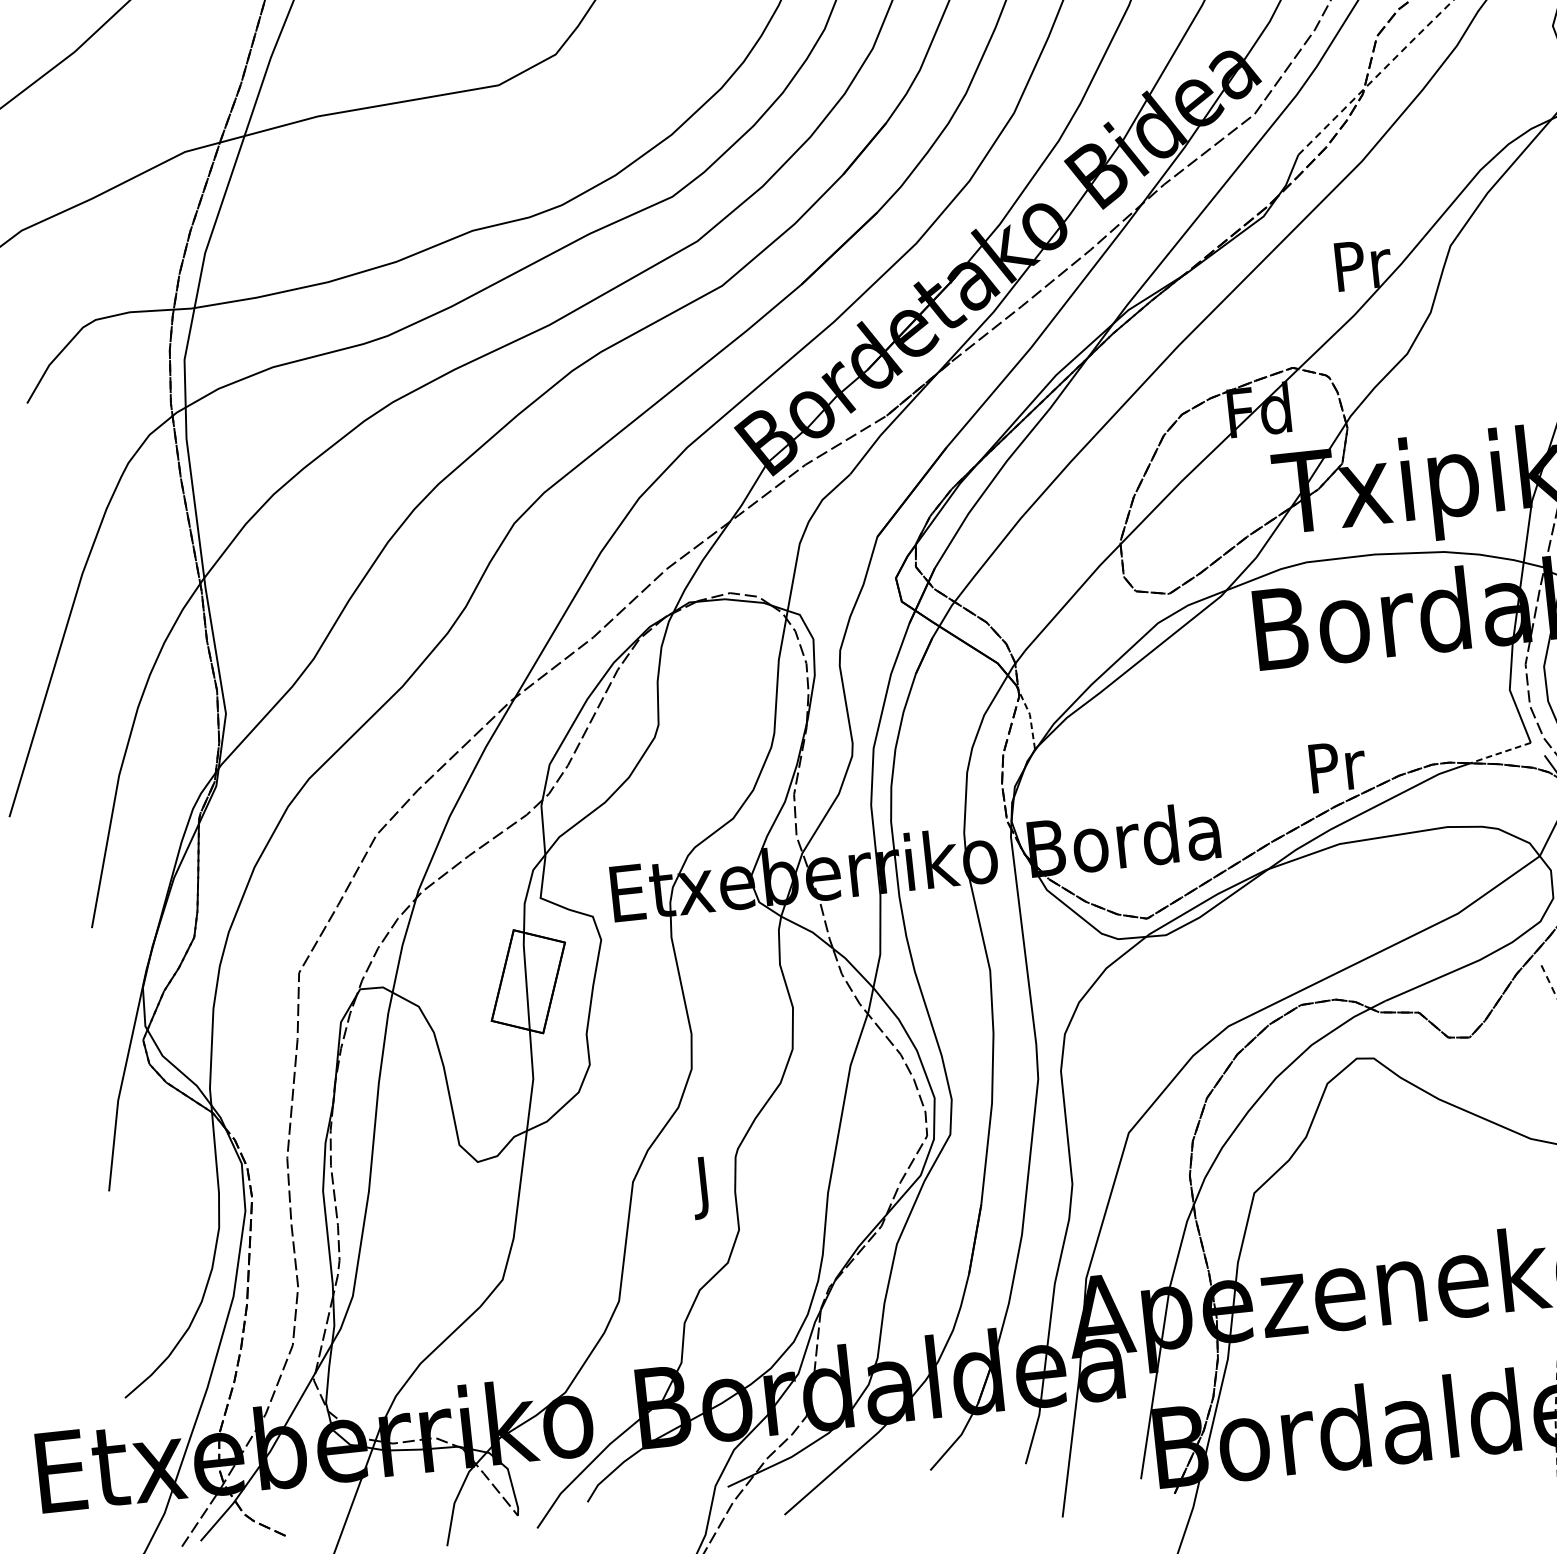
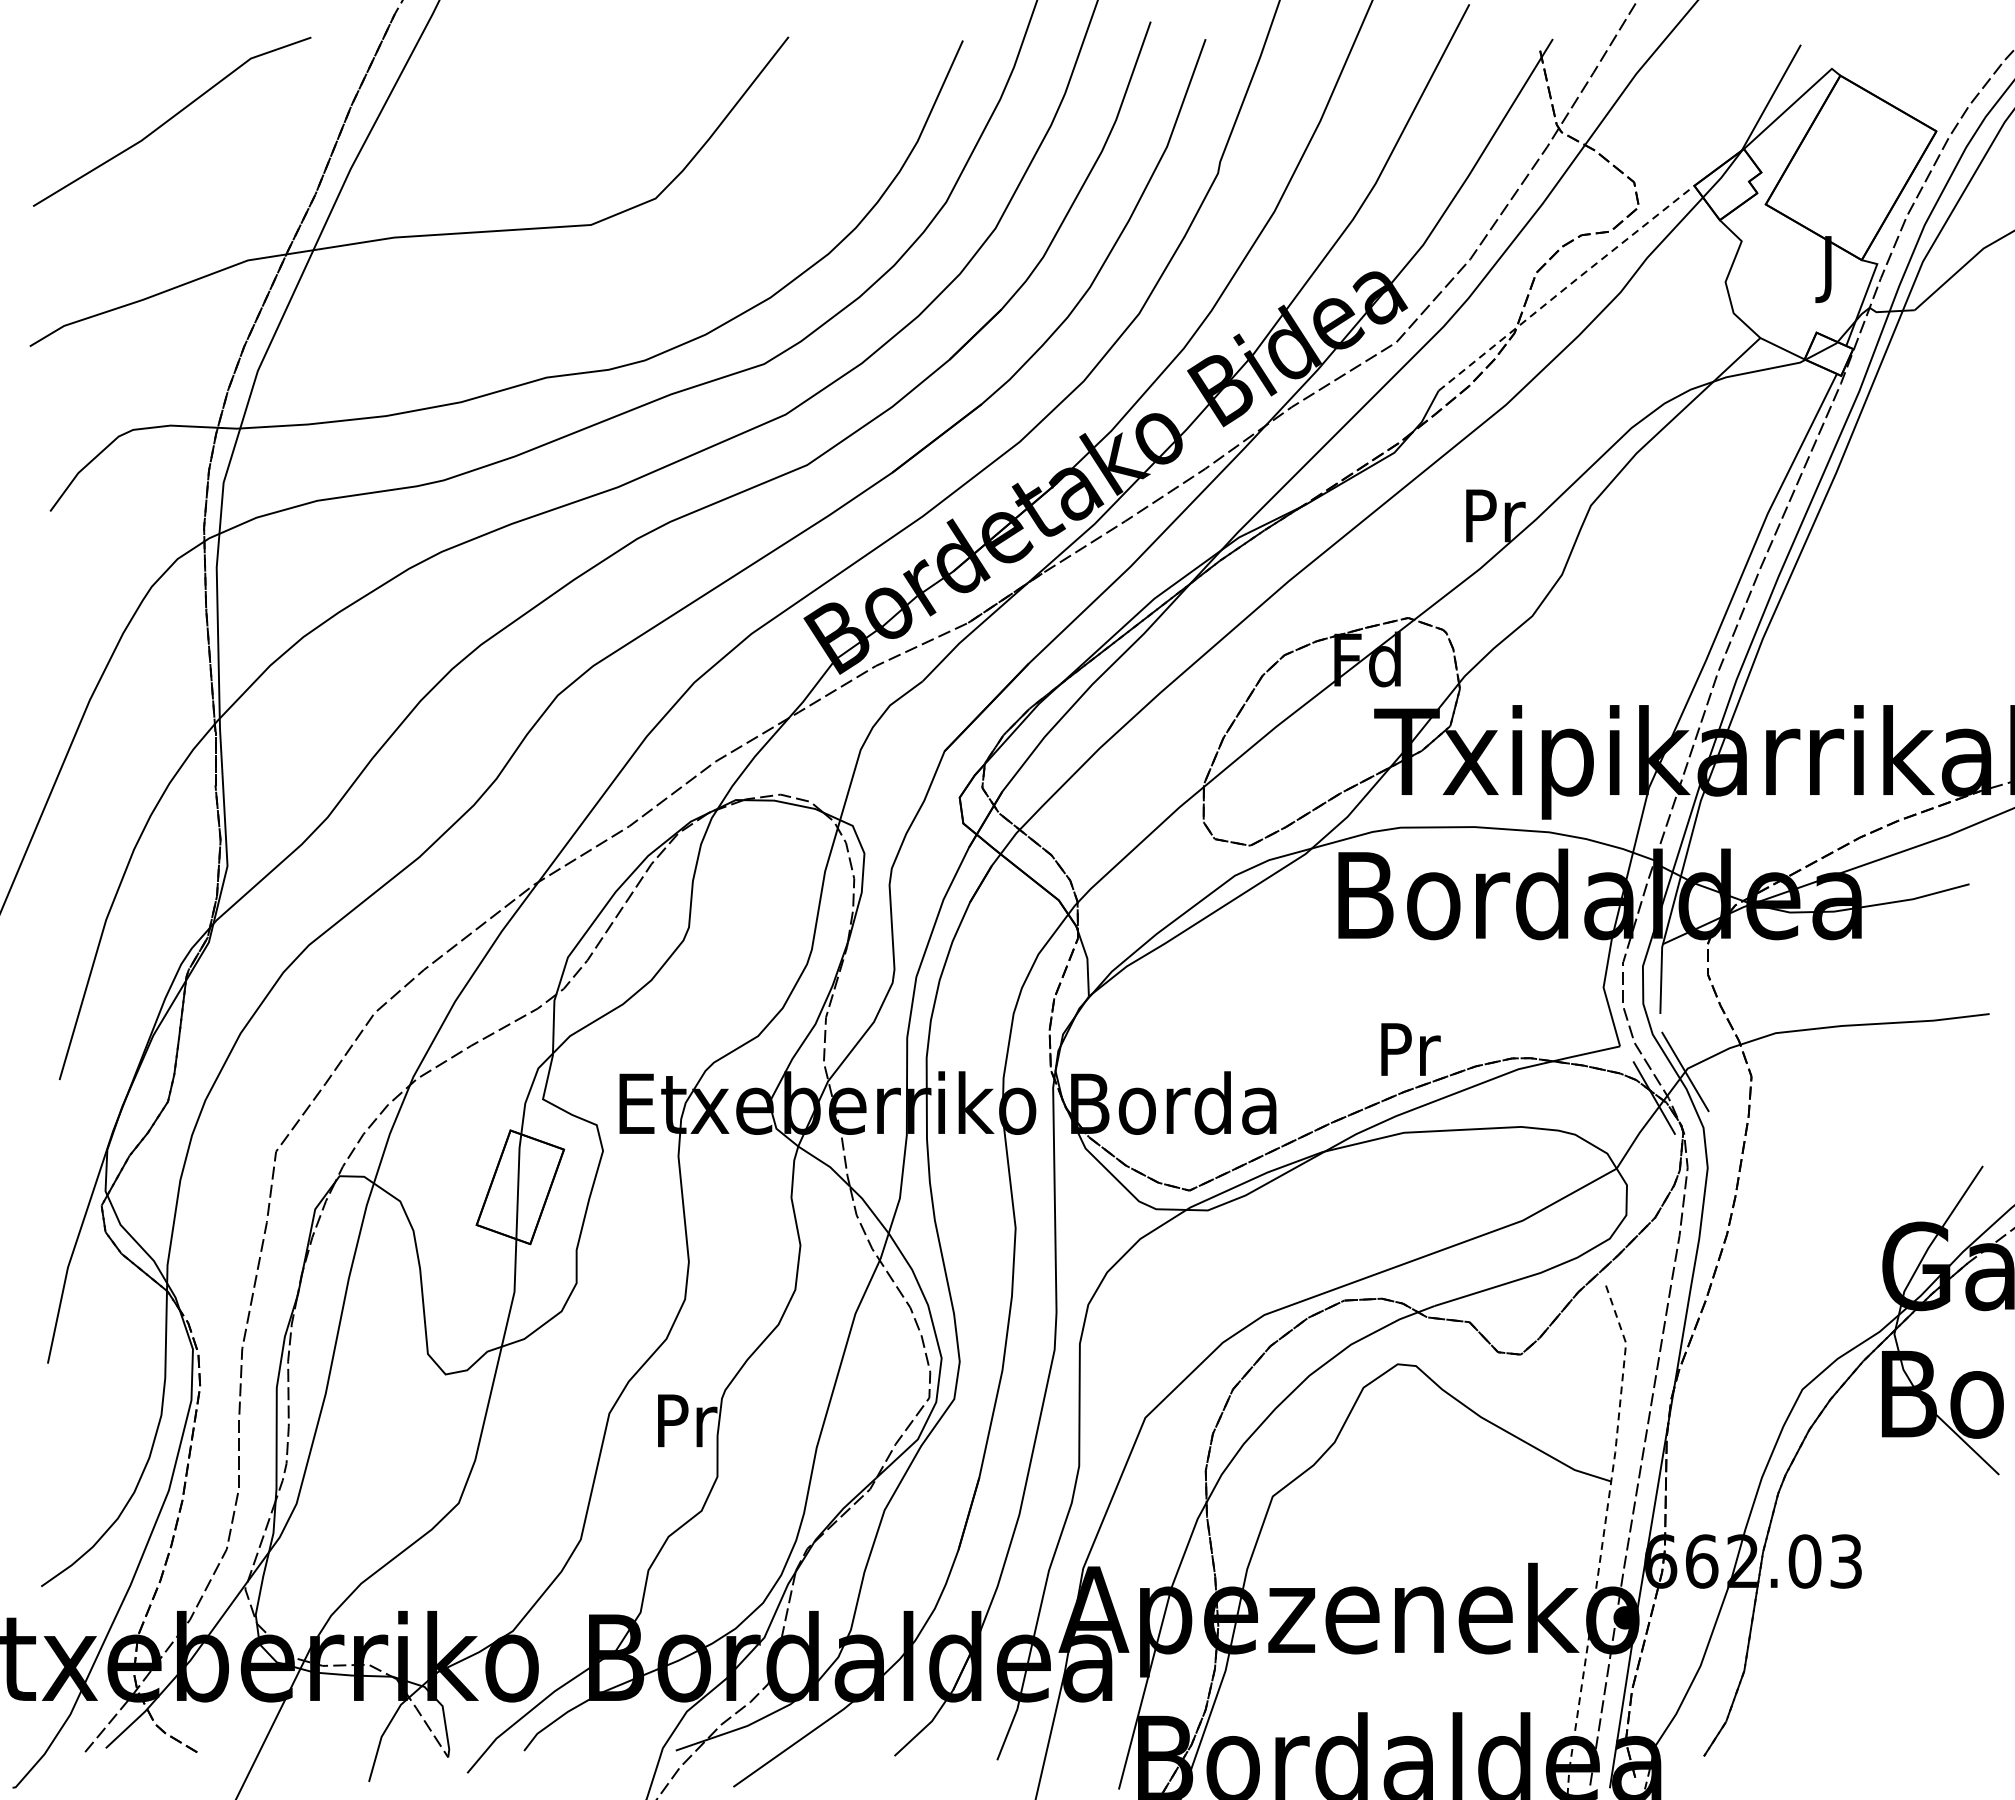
line: (1030, 717) -> (1087, 961), dashed -> solid
line: (1499, 753) -> (1585, 1054), dashed -> solid
text: (706, 1187) -> (687, 1427), J -> Pr

